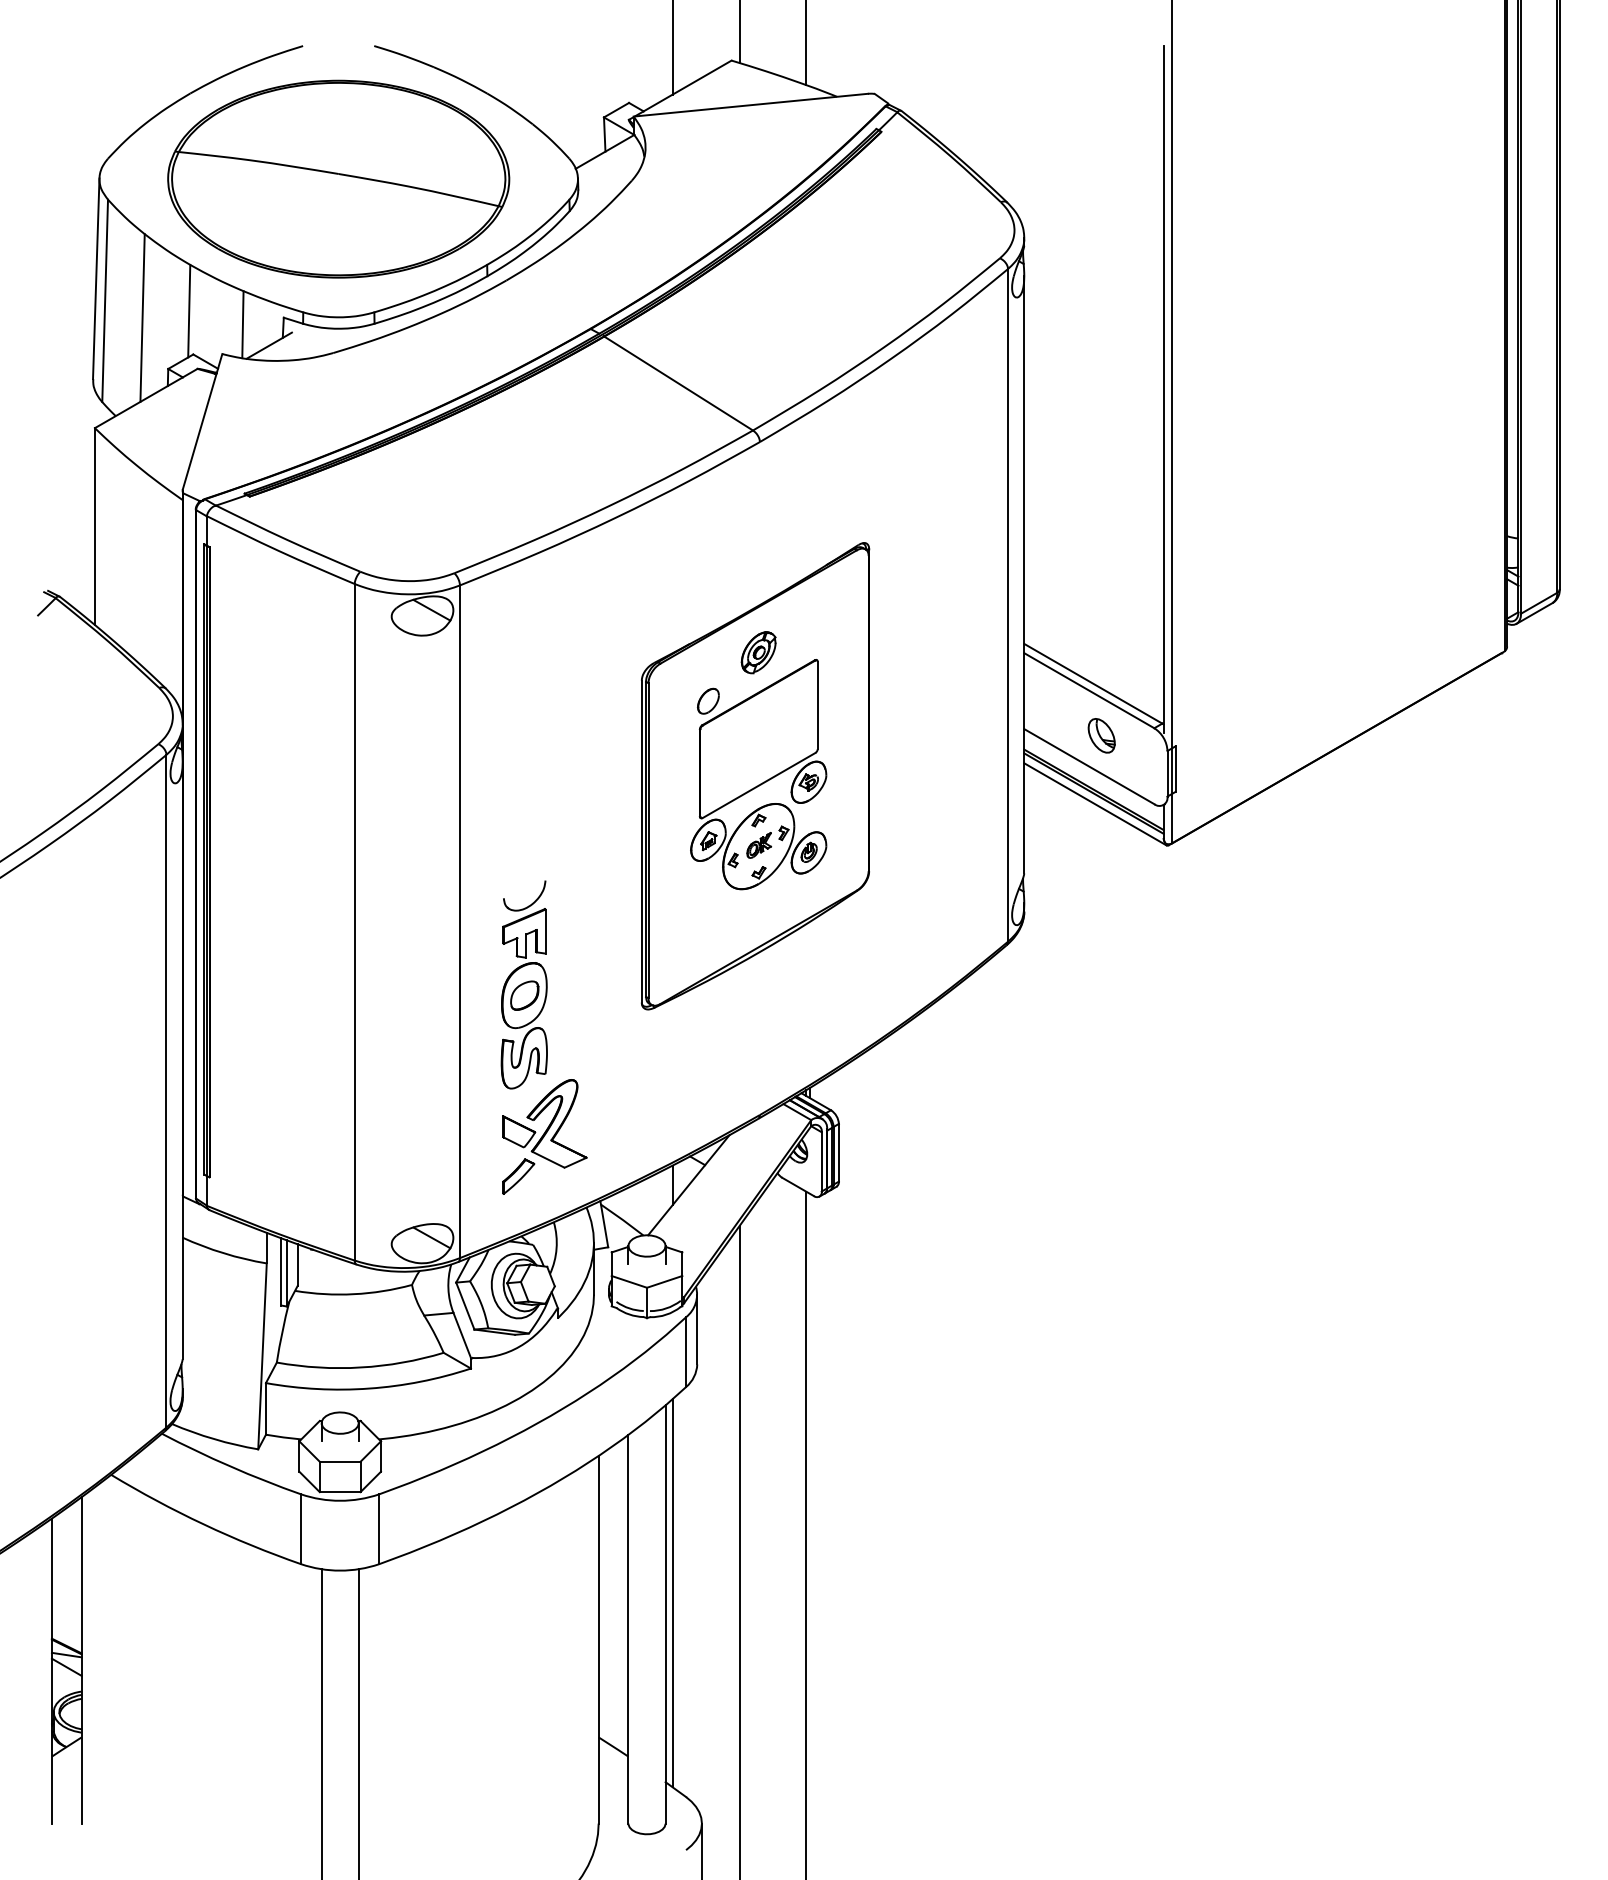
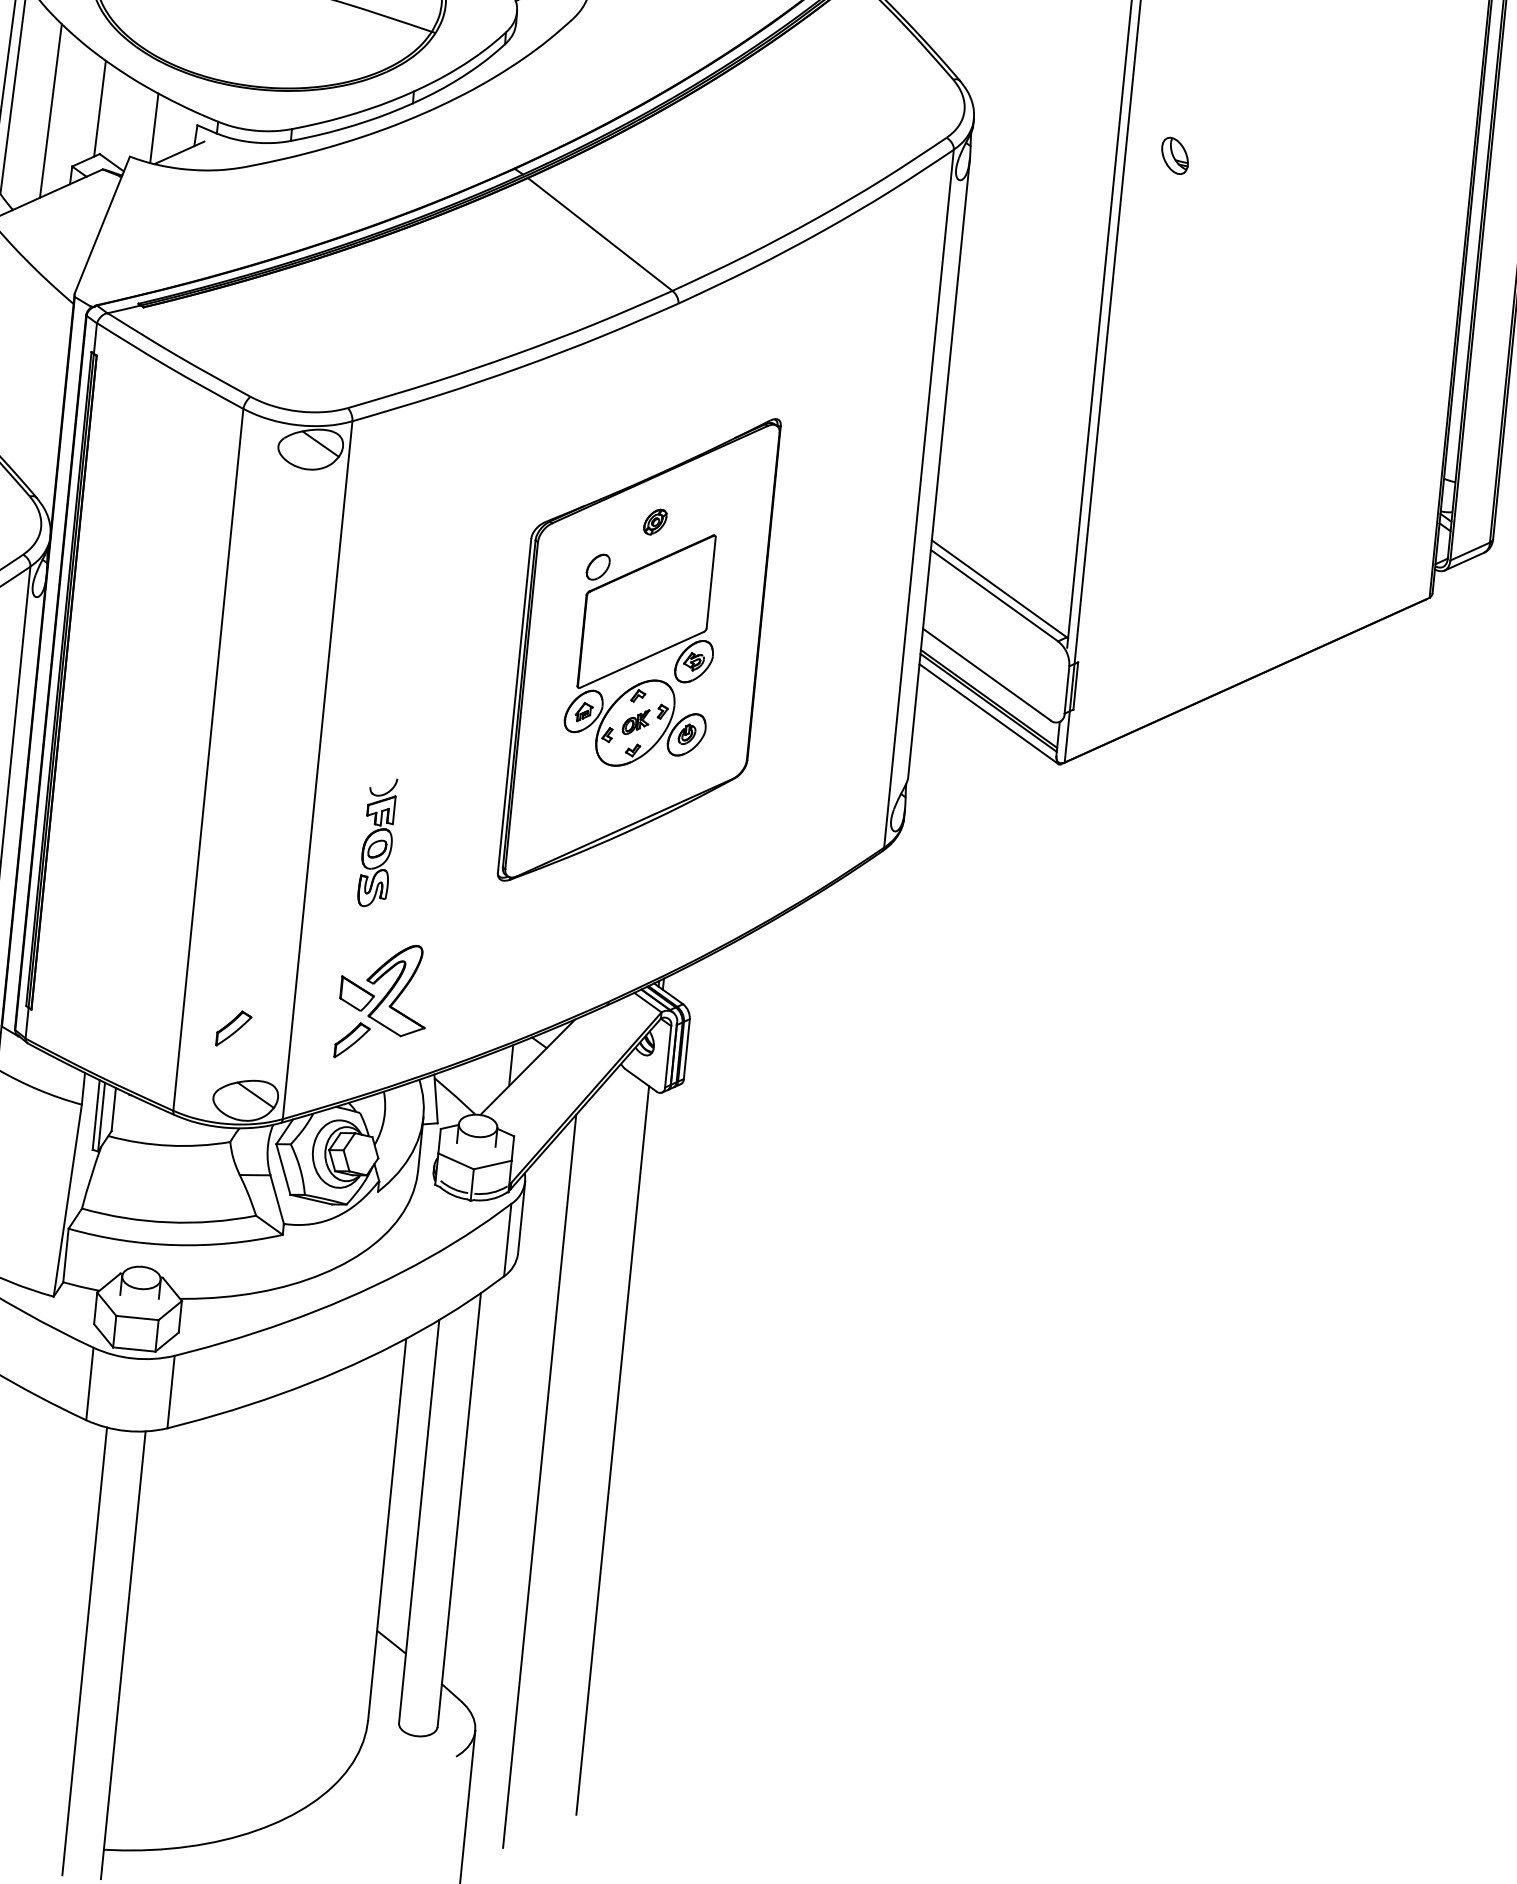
part: (758, 652) -> (655, 521), size x0.6
part: (1101, 735) -> (1174, 155), moved
part: (523, 984) -> (377, 841), size x0.6
part: (404, 1176) -> (233, 1028), added
line: (672, 1593) -> (468, 1489), removed

